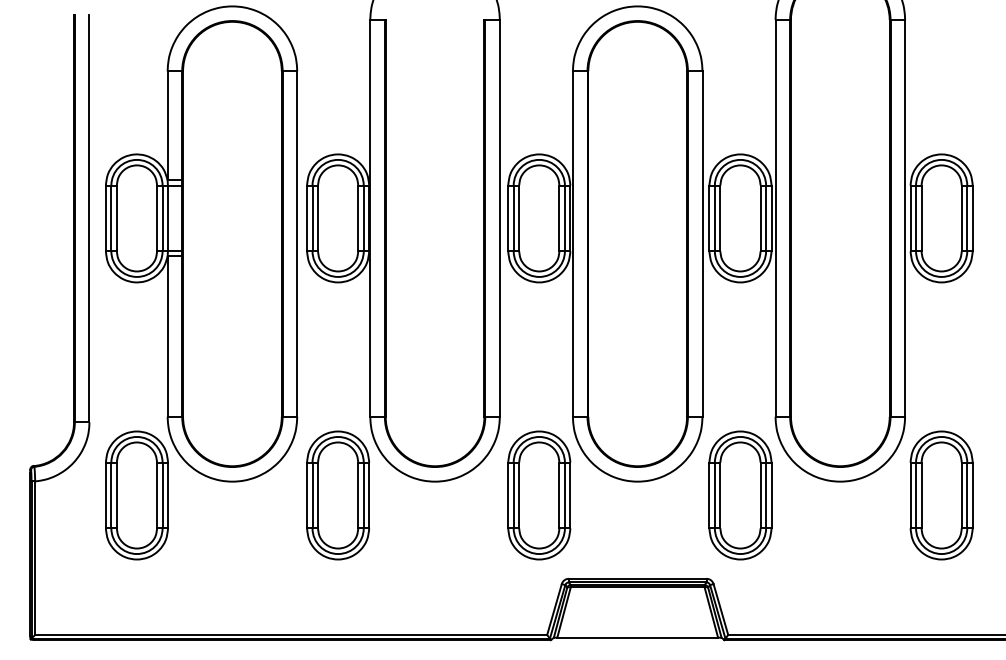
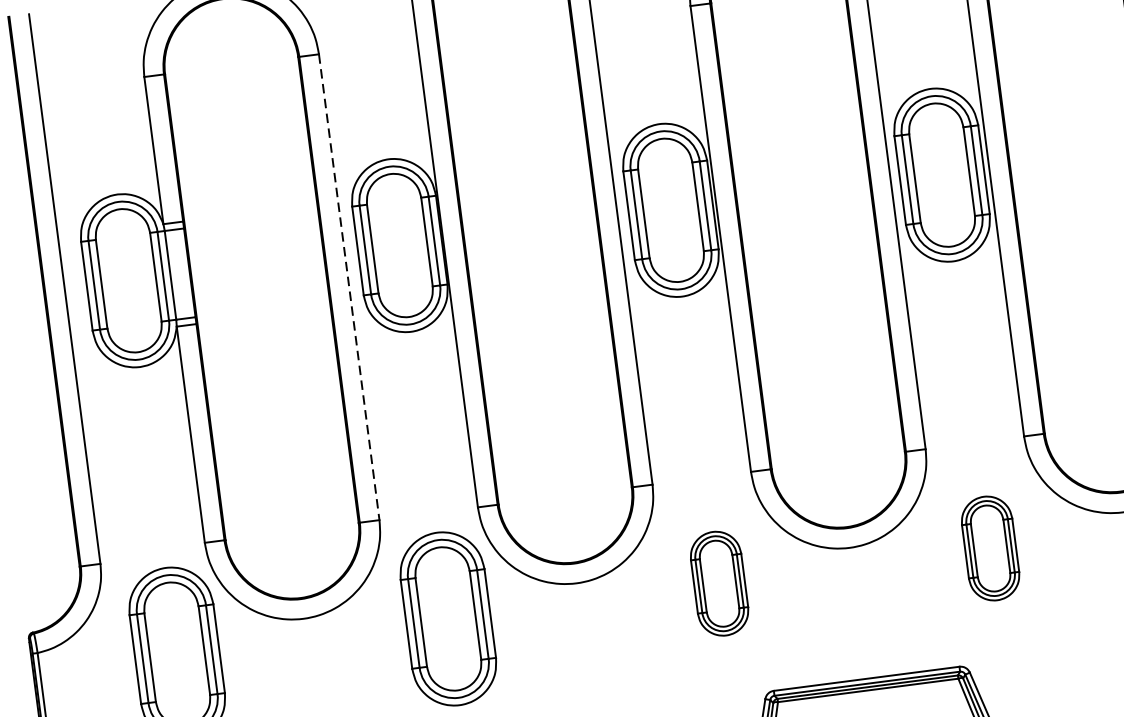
line: (297, 244) -> (349, 287), solid -> dashed
part: (539, 495) -> (719, 583), size x0.6
part: (740, 495) -> (990, 548), size x0.6

